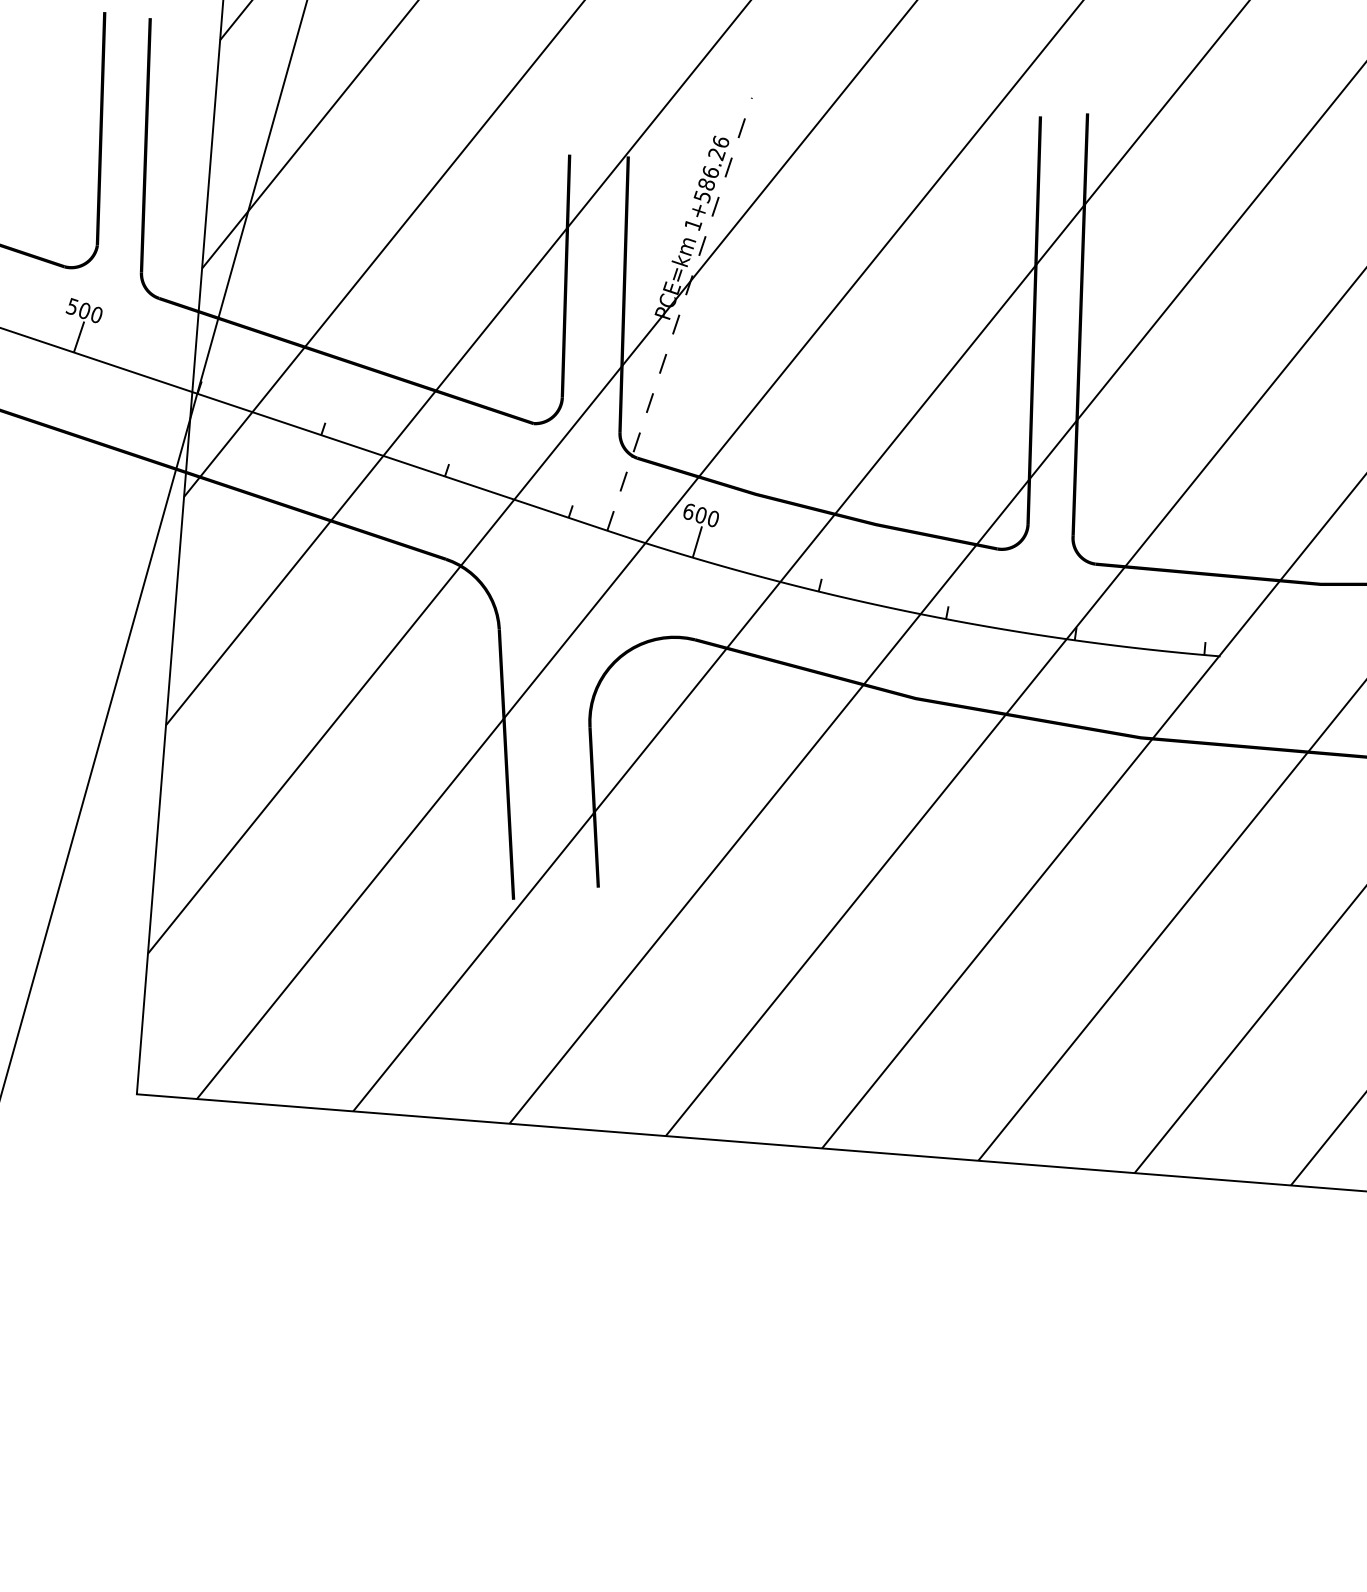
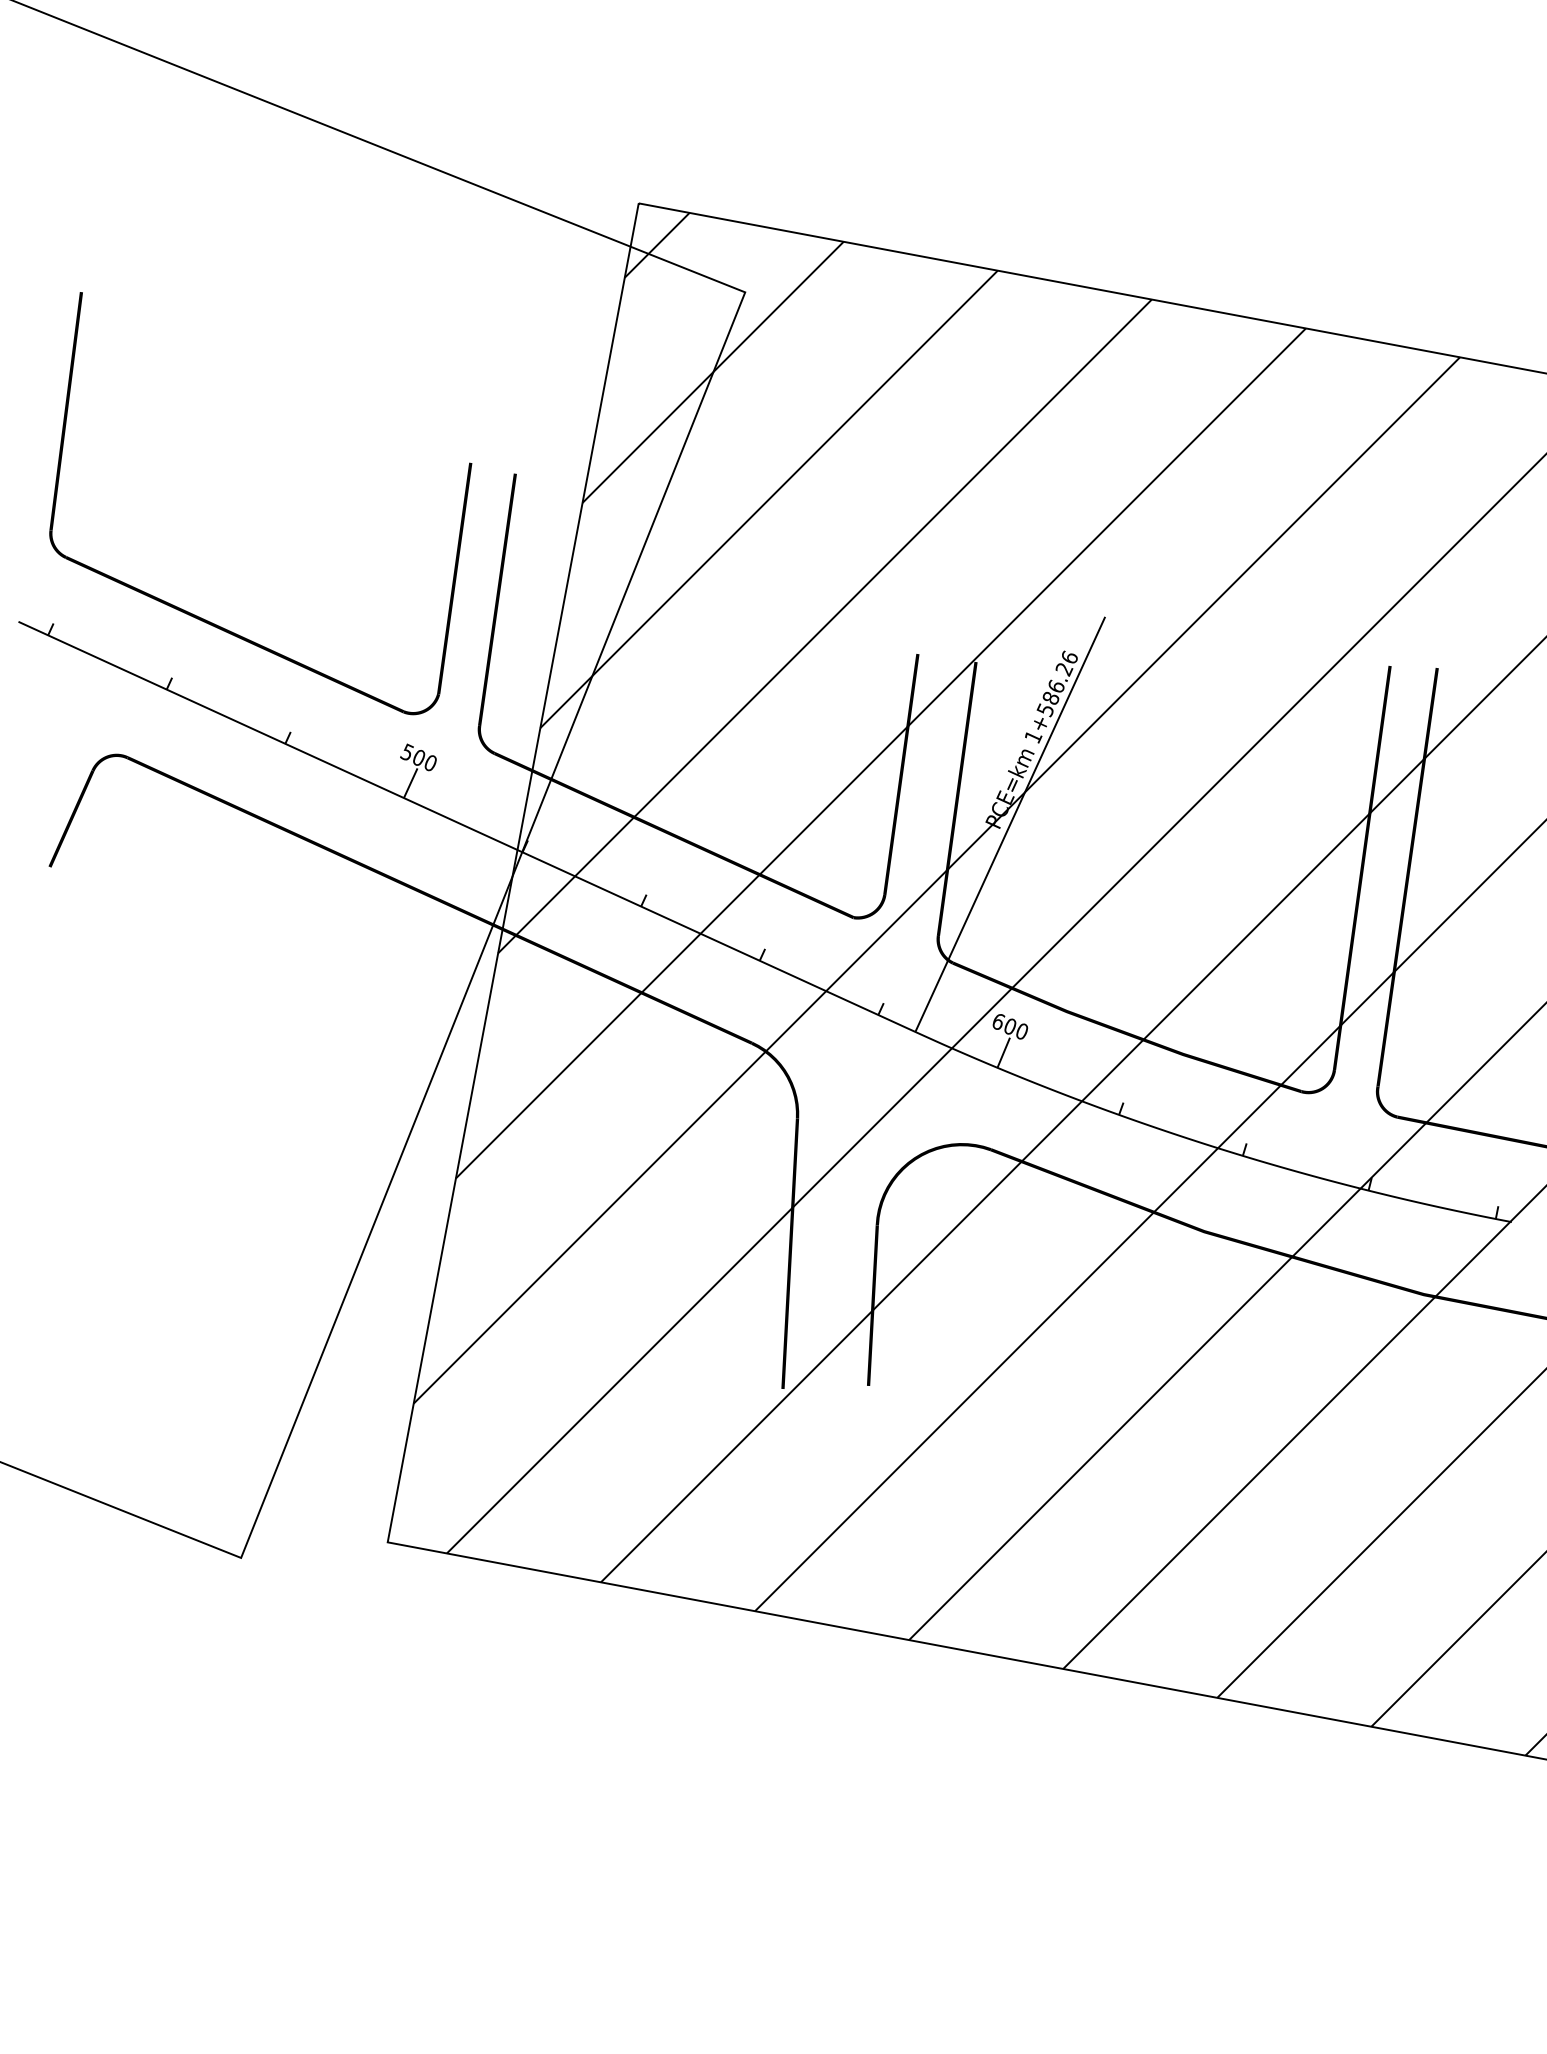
line: (679, 313) -> (1010, 823), dashed -> solid

